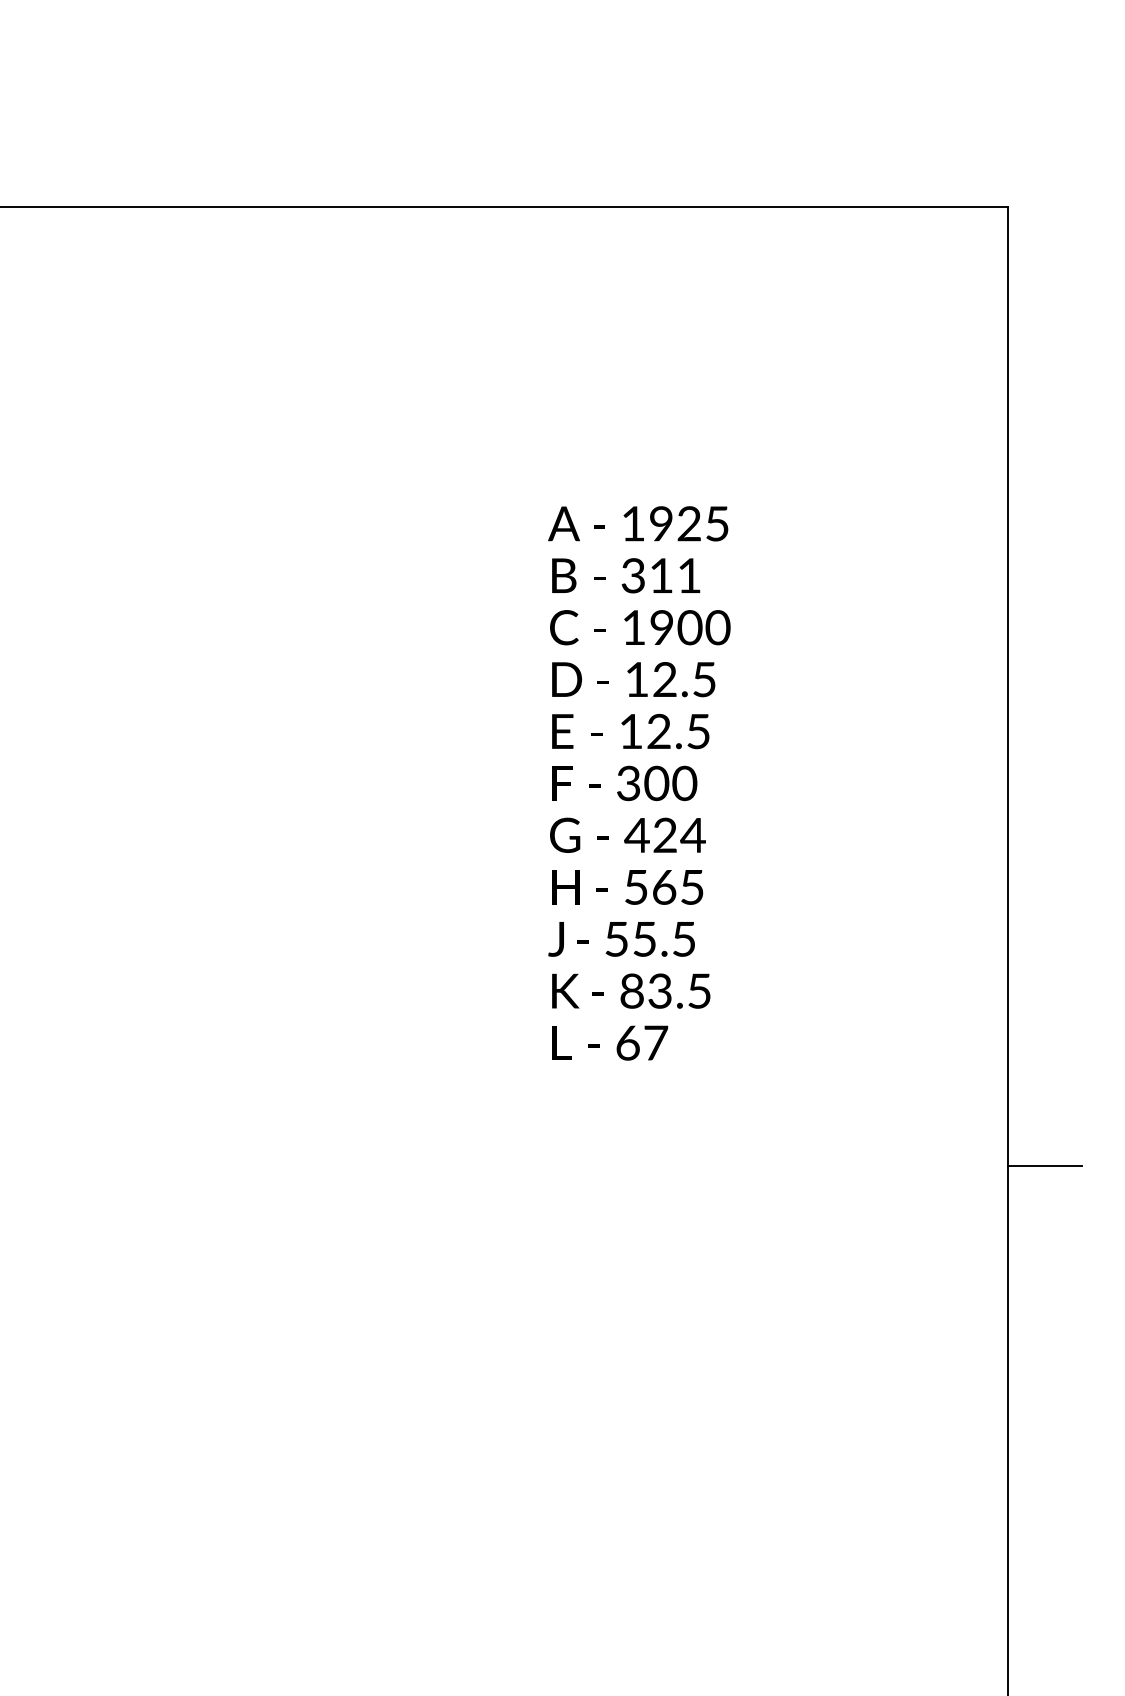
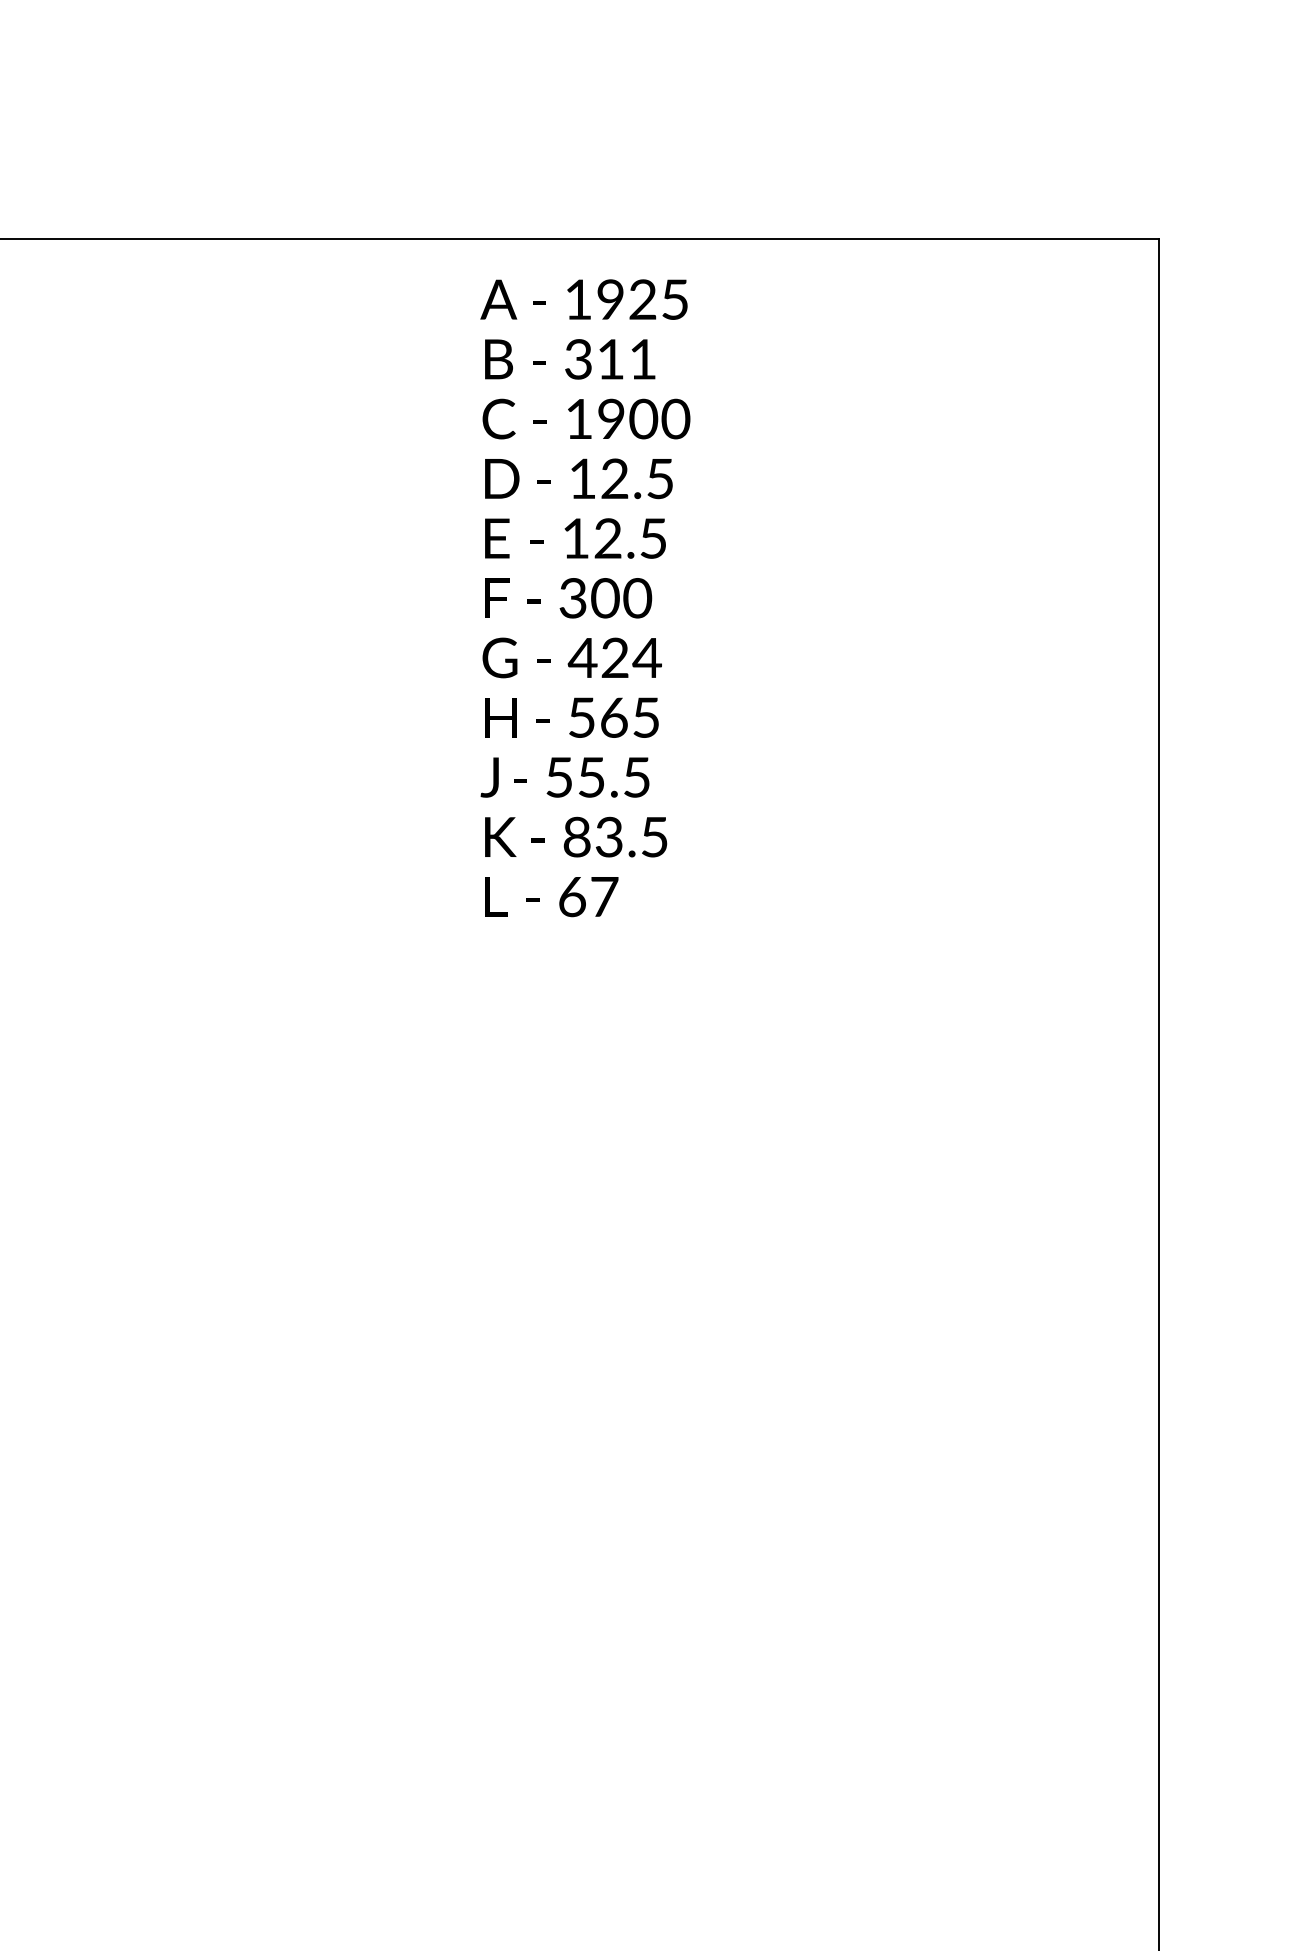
text: (639, 783) -> (585, 598), moved
line: (1044, 1166) -> (1201, 1341), removed

